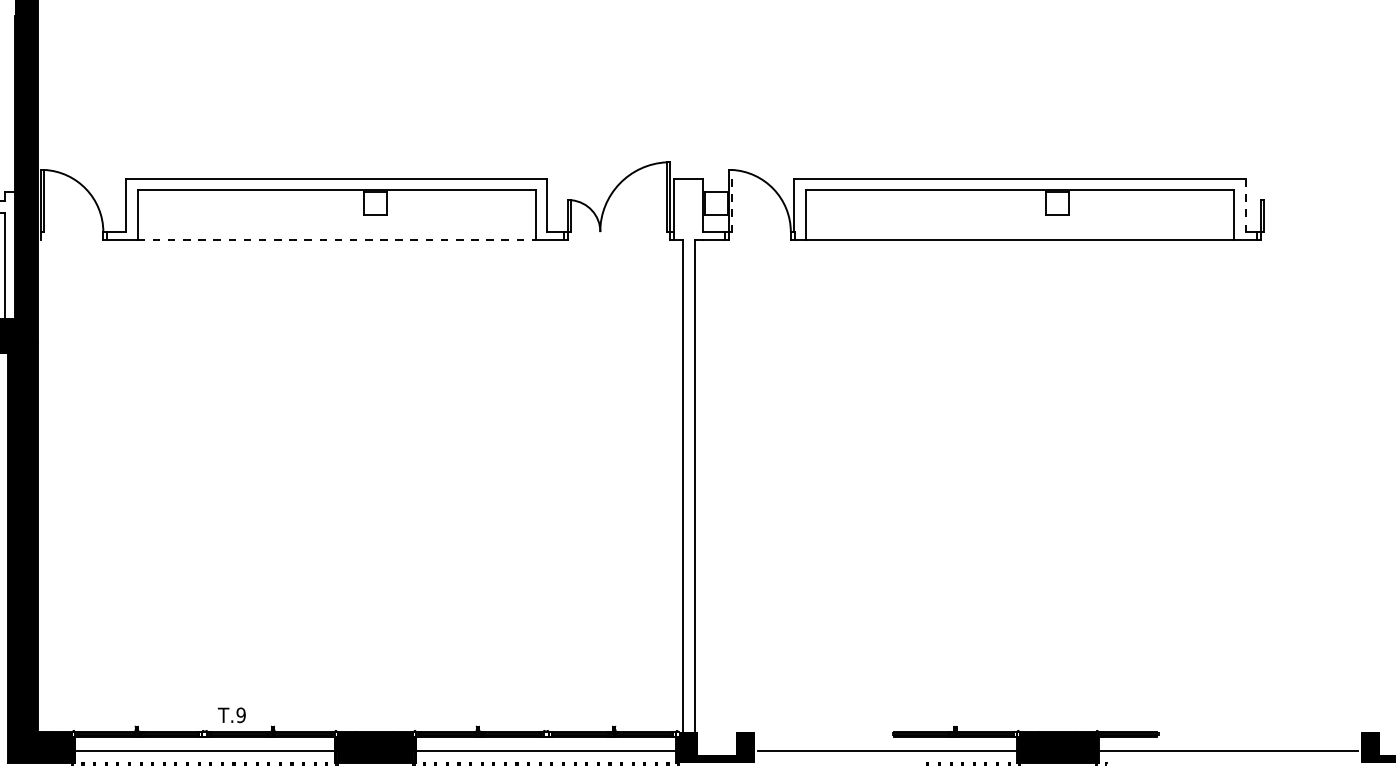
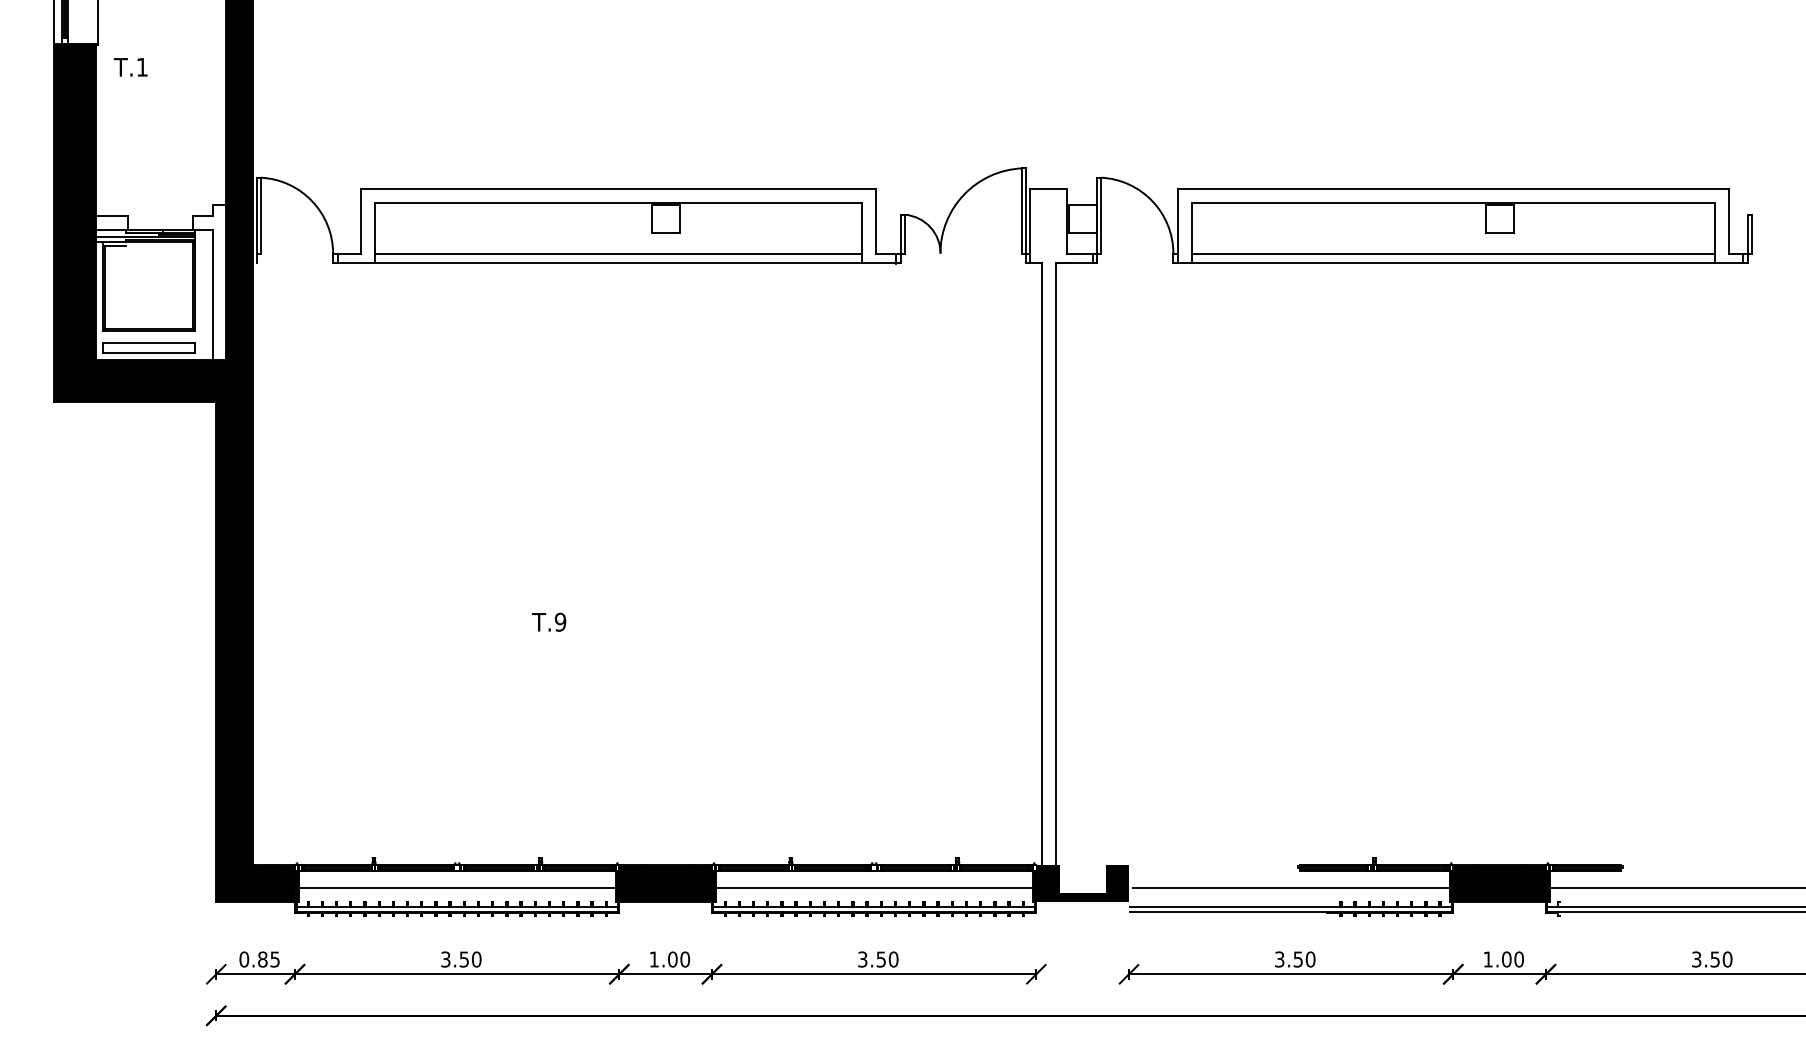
line: (732, 200) -> (1101, 215), dashed -> solid
line: (1245, 204) -> (1729, 220), dashed -> solid
line: (336, 231) -> (618, 253), added
line: (1020, 231) -> (1453, 253), added
line: (336, 239) -> (618, 262), dashed -> solid
text: (232, 714) -> (549, 621), moved

